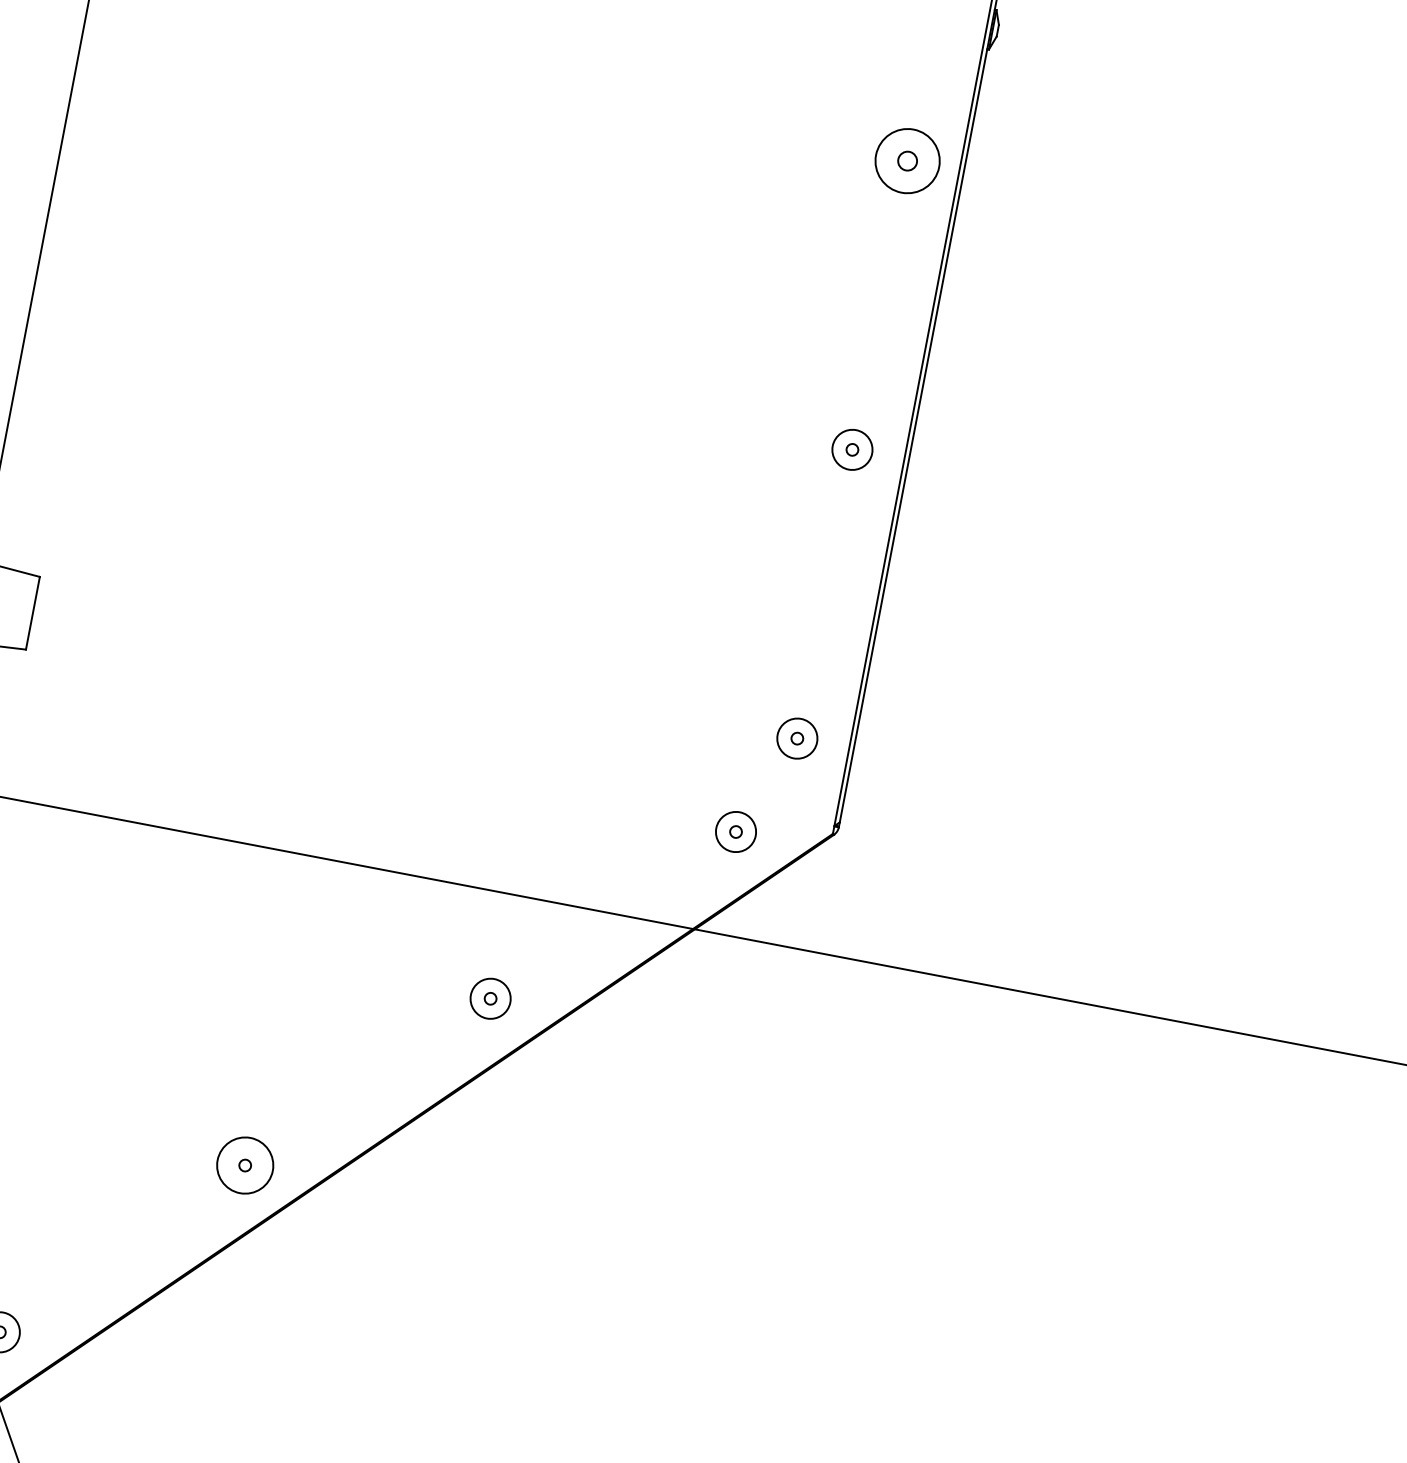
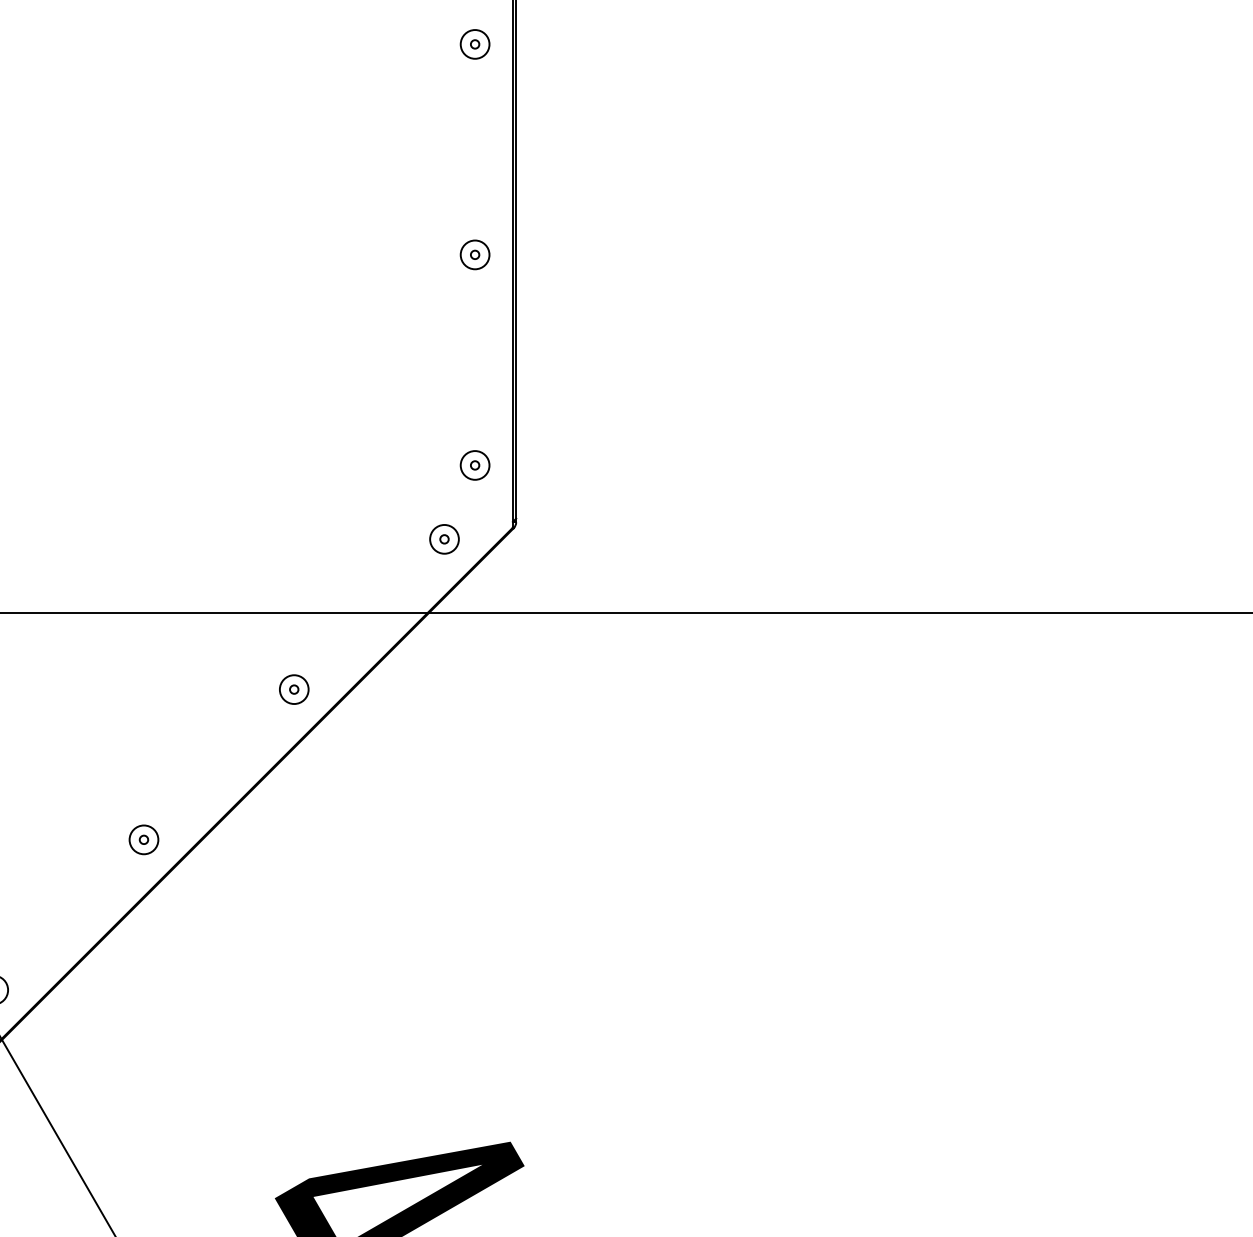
part: (906, 161) -> (474, 44), size x0.62
circle: (244, 1164) -> (143, 839), size x0.71

